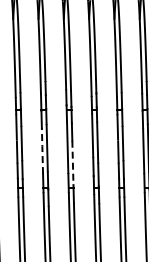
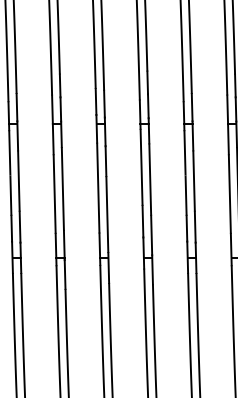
line: (42, 150) -> (54, 193), dashed -> solid
line: (72, 162) -> (106, 213), dashed -> solid

